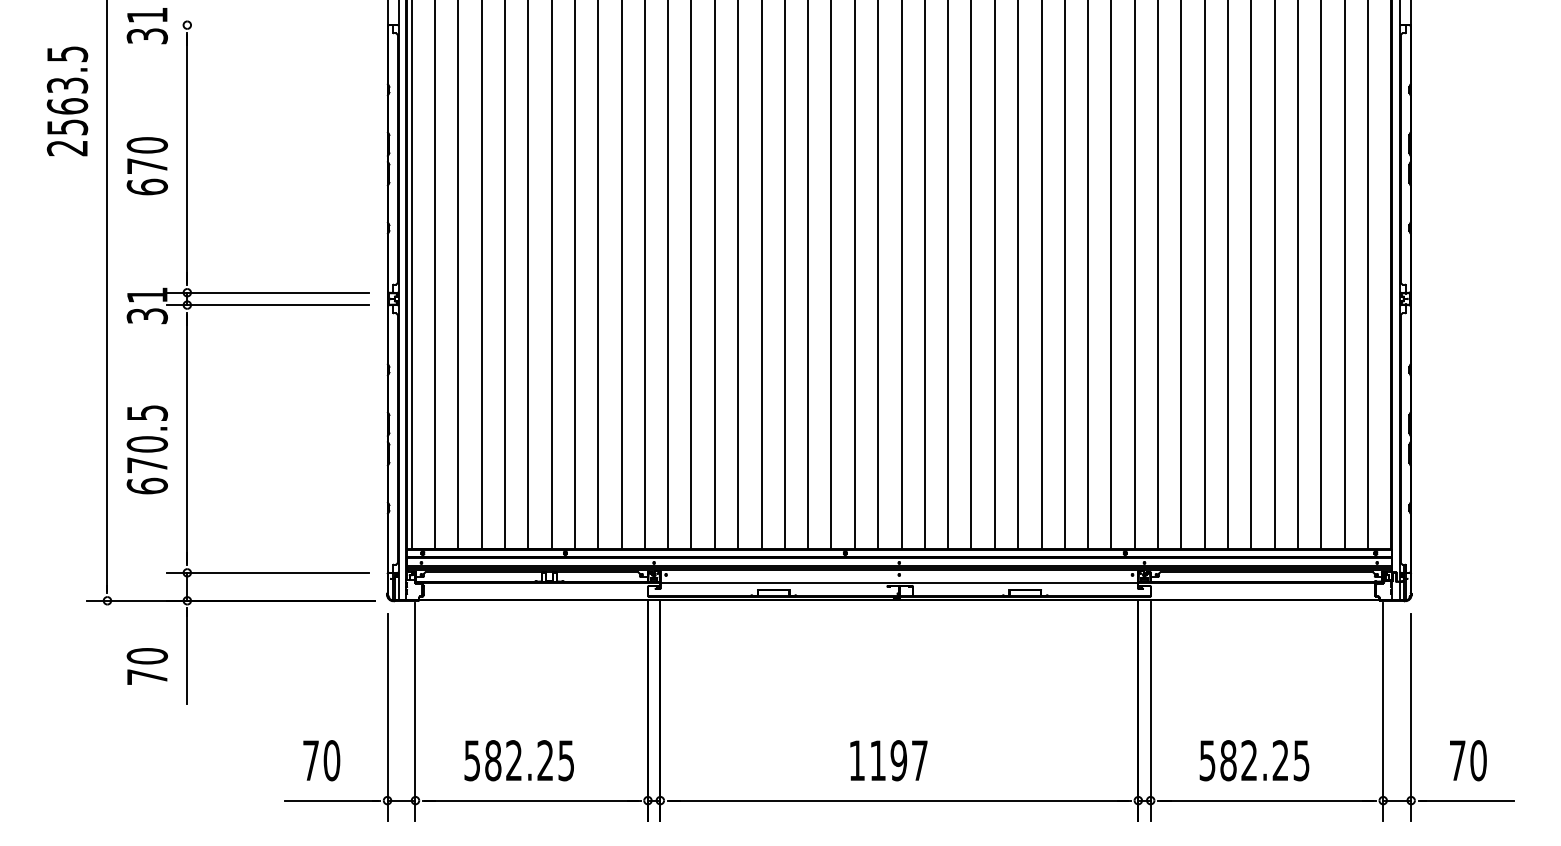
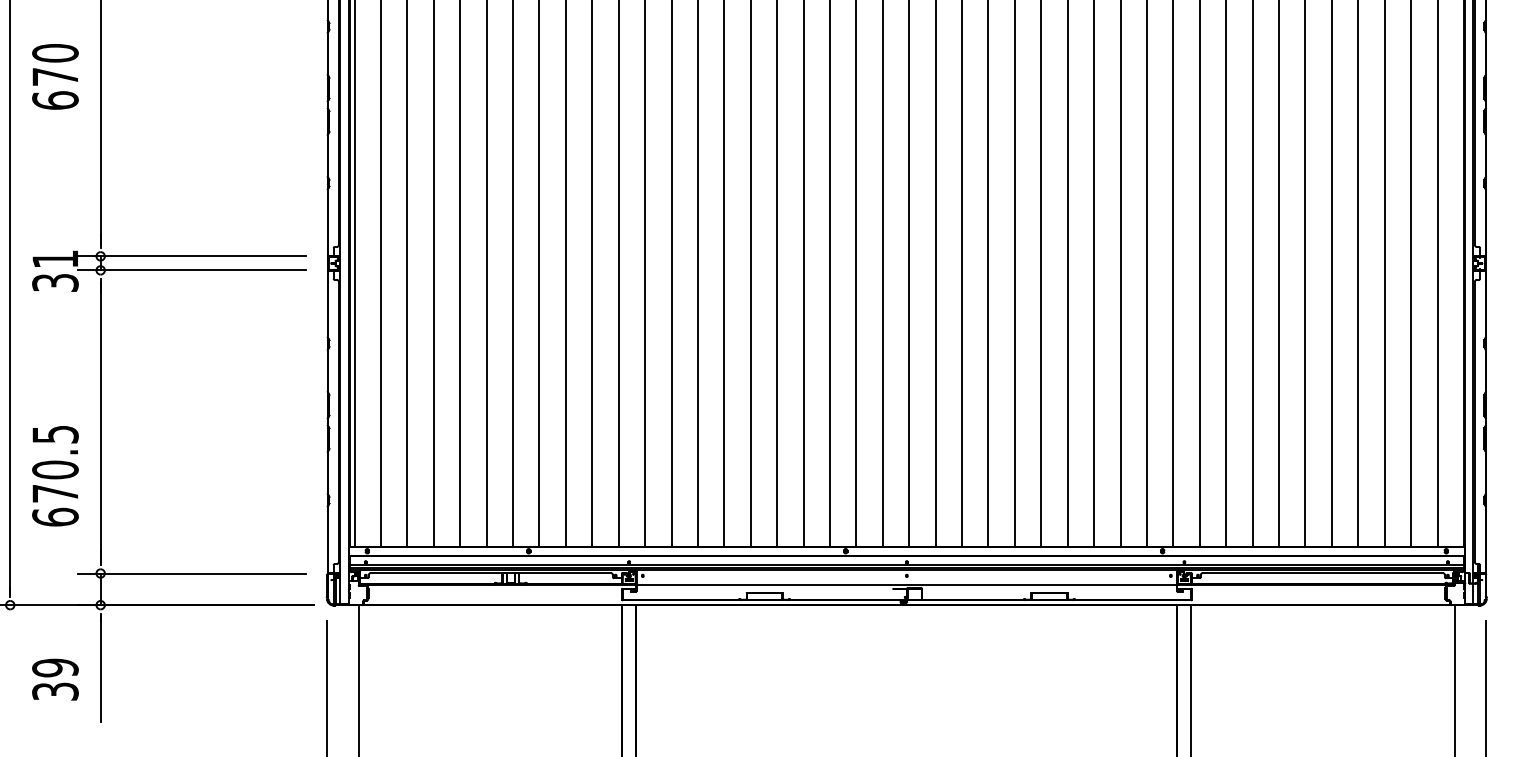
text: (146, 166) -> (54, 77), moved
text: (146, 449) -> (54, 475), moved
text: (146, 666) -> (54, 679), 70 -> 39

